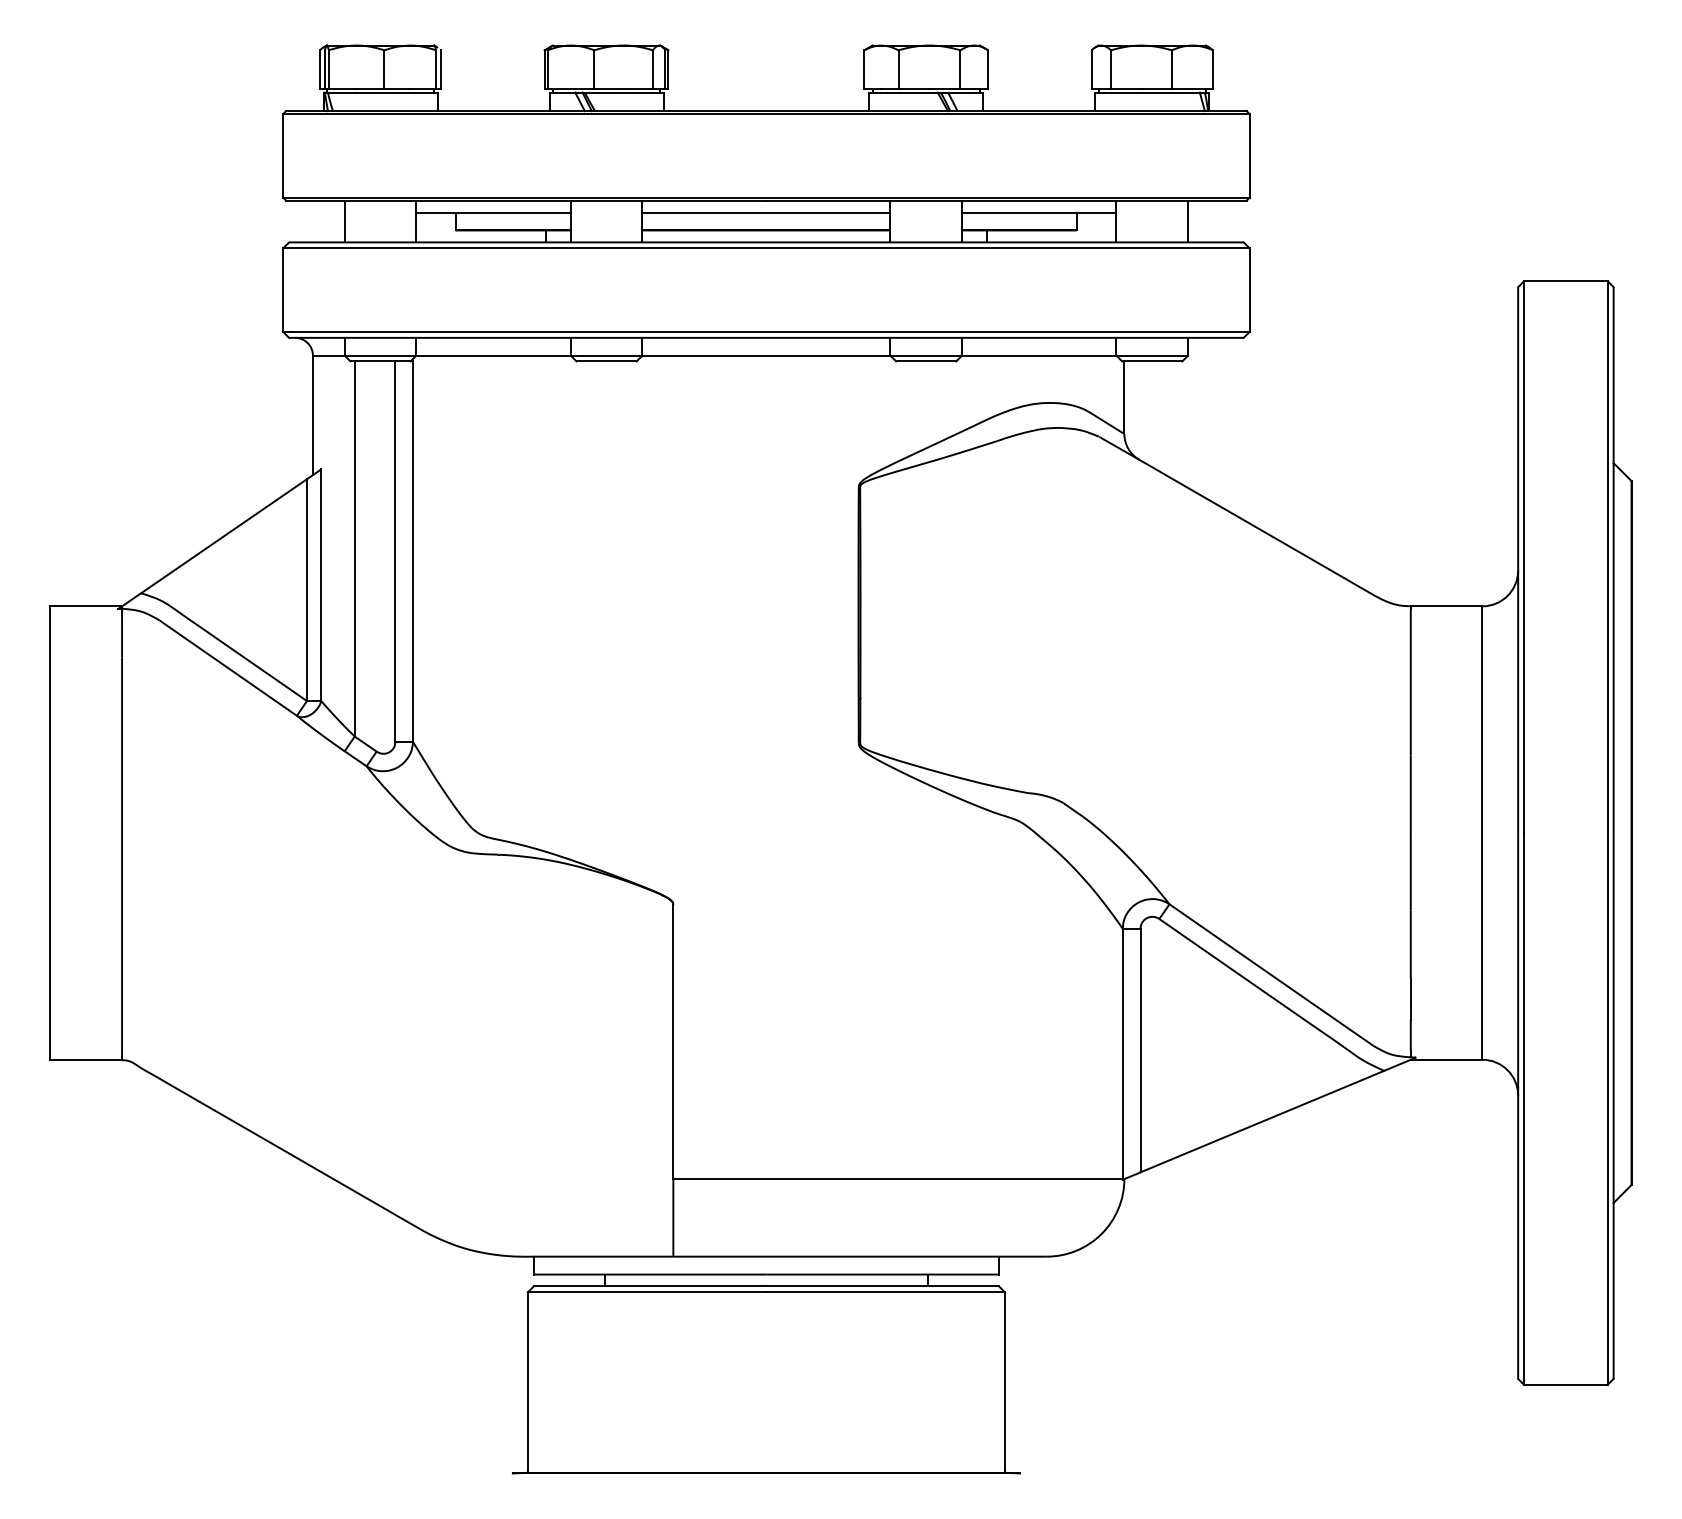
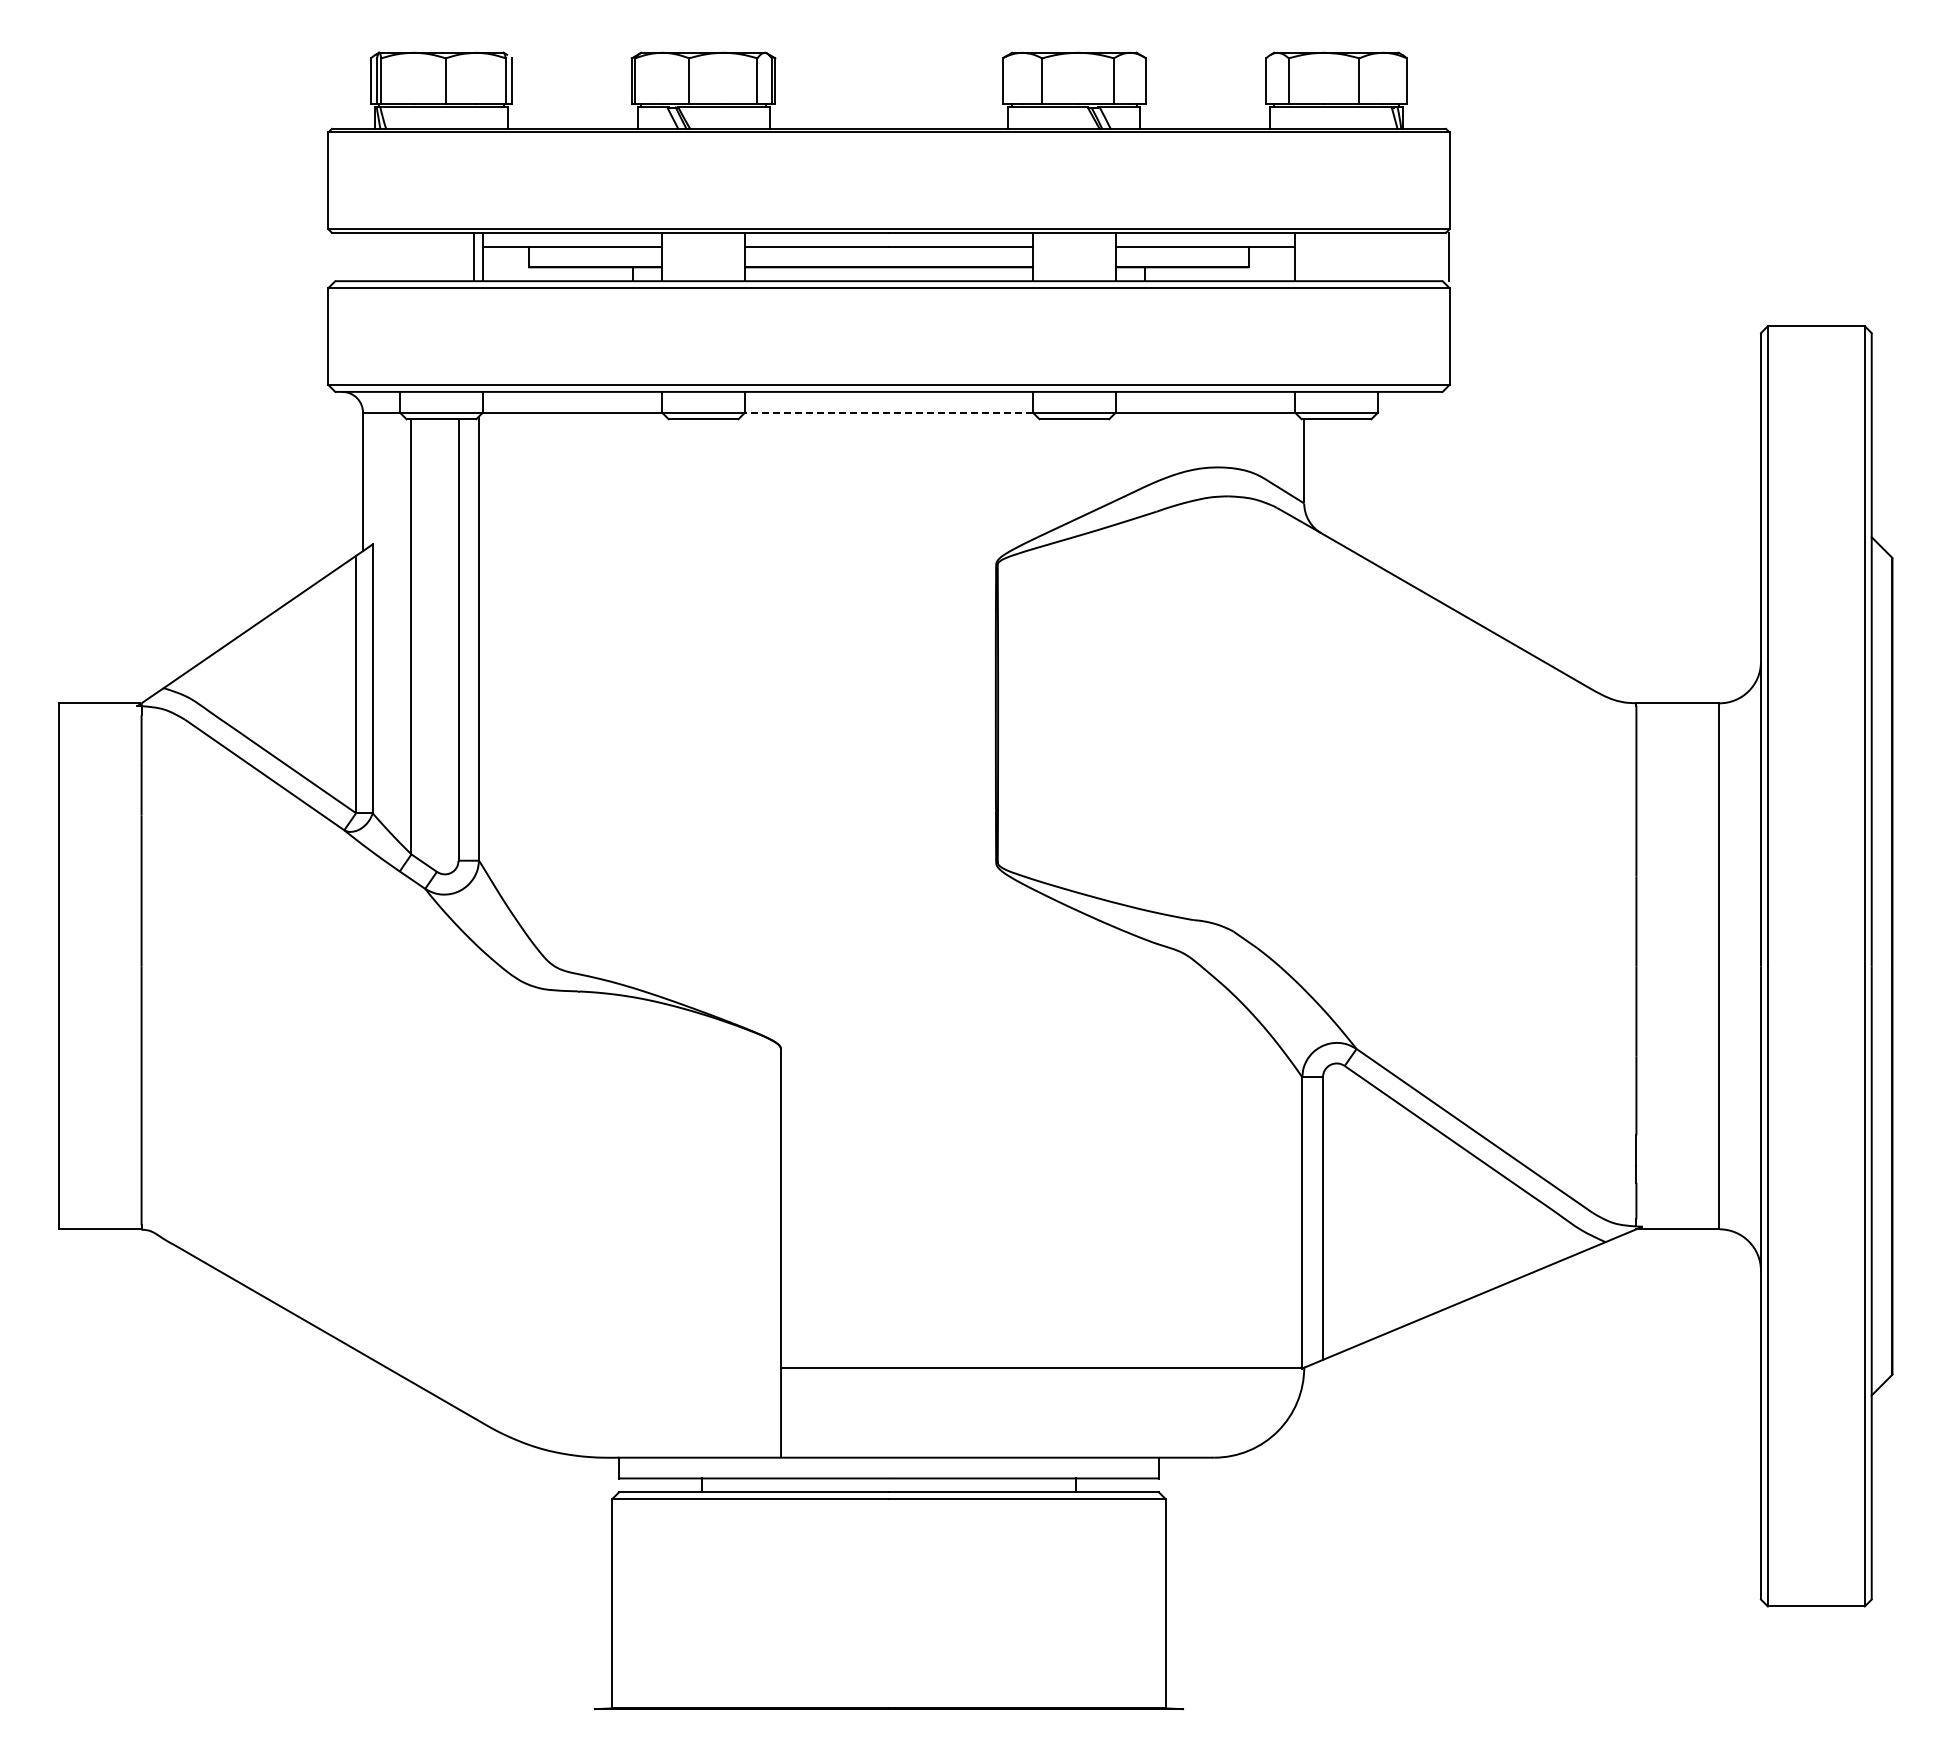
line: (344, 221) -> (473, 256), moved
line: (1188, 221) -> (1449, 256), moved
line: (765, 355) -> (888, 412), solid -> dashed

